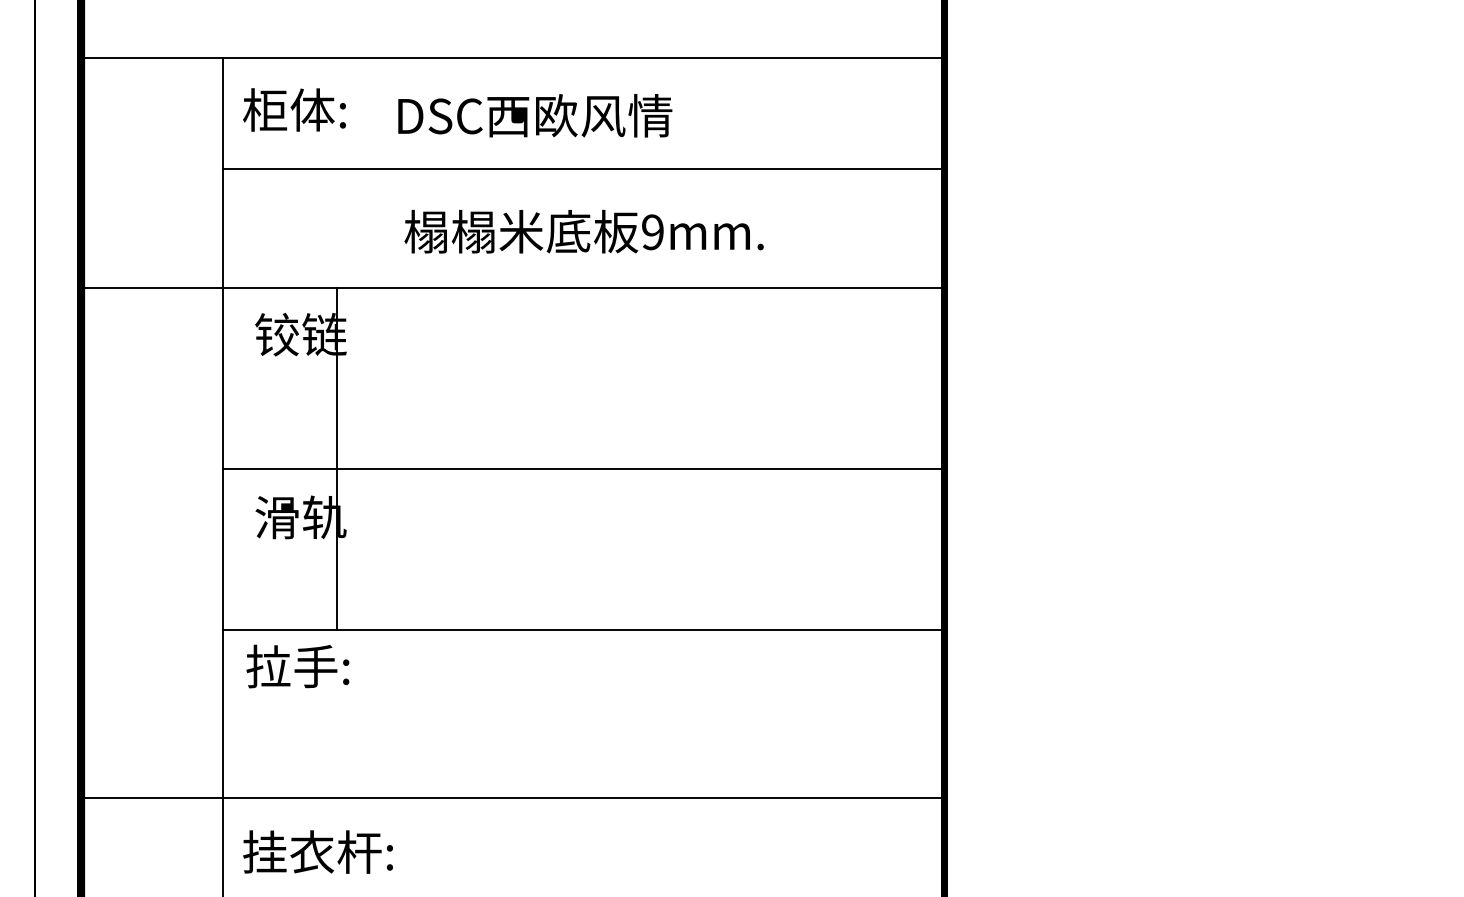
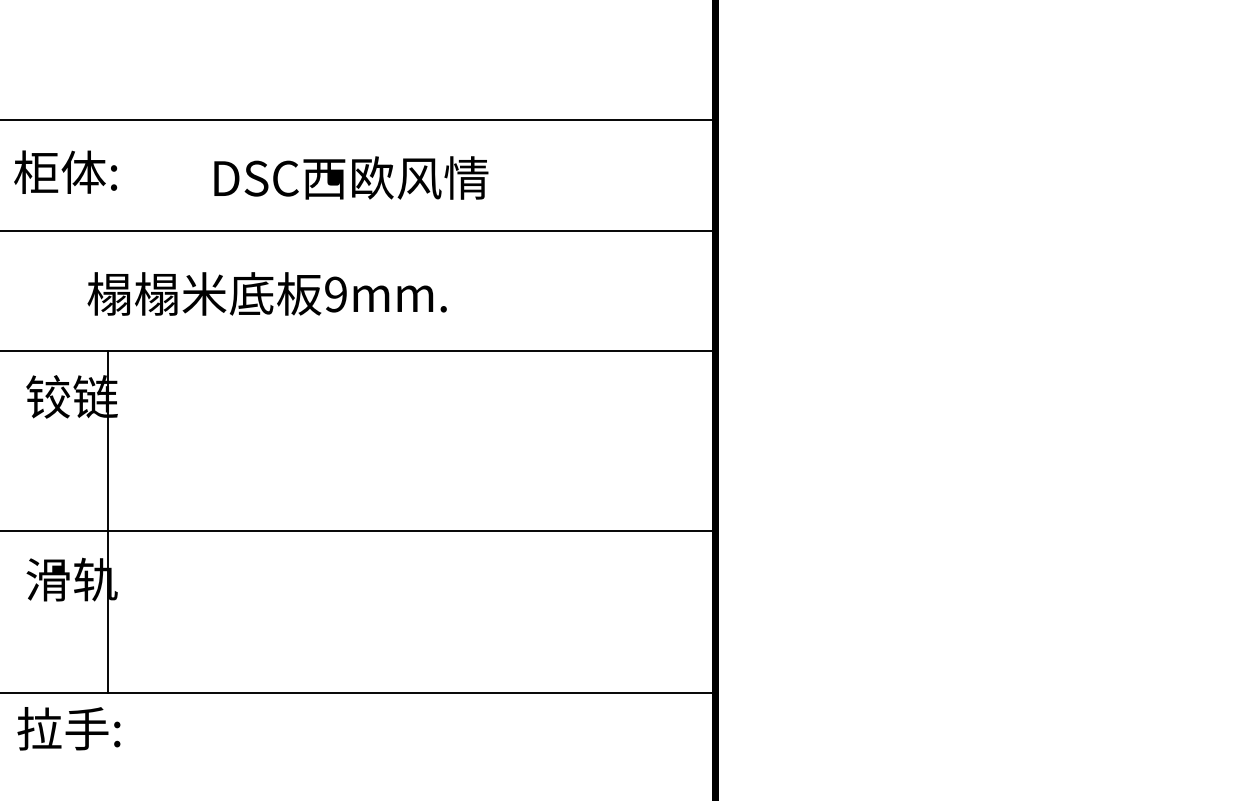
text: (535, 115) -> (351, 177), moved
text: (583, 231) -> (266, 293), moved

